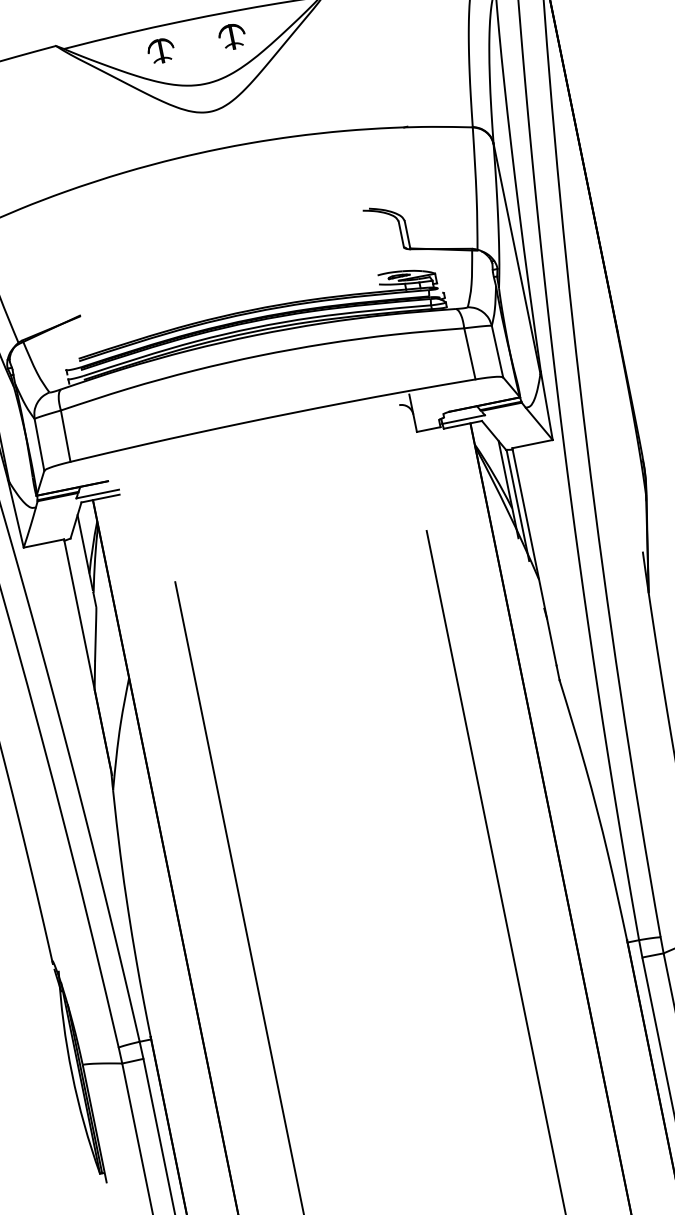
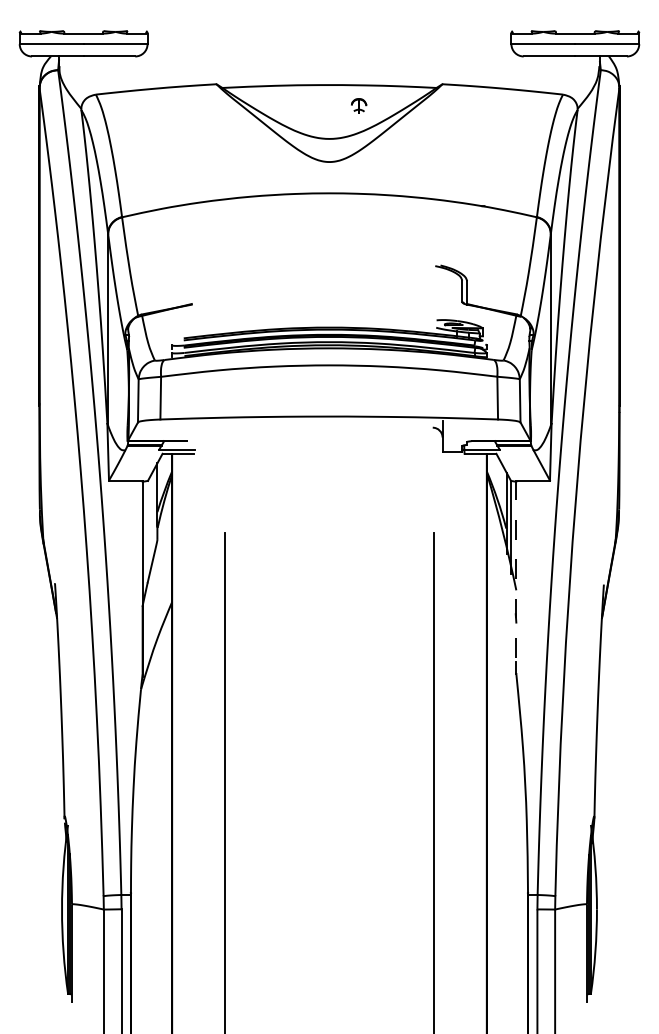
part: (231, 36) -> (358, 105), size x0.7
part: (160, 51) -> (299, 105), removed
line: (534, 557) -> (516, 571), solid -> dashed

